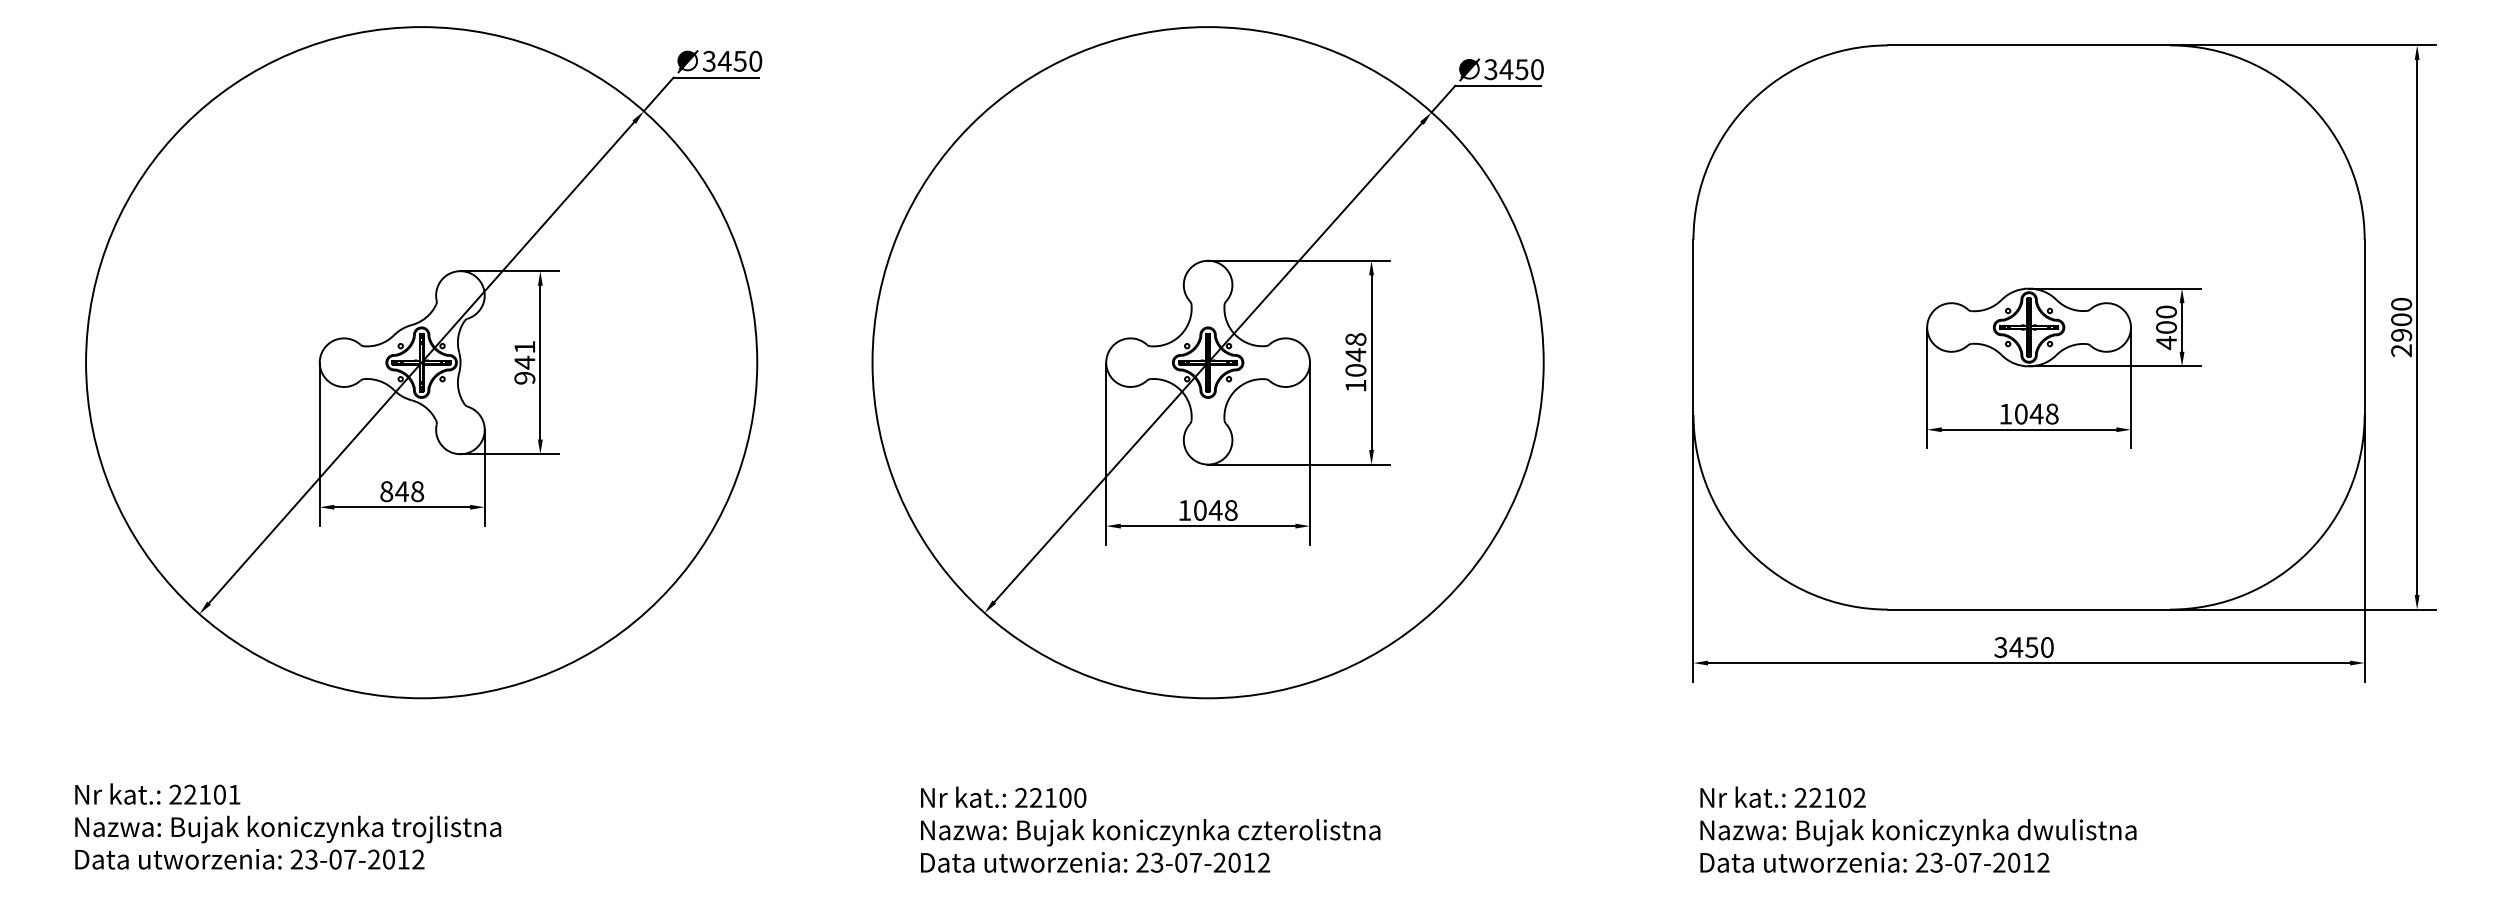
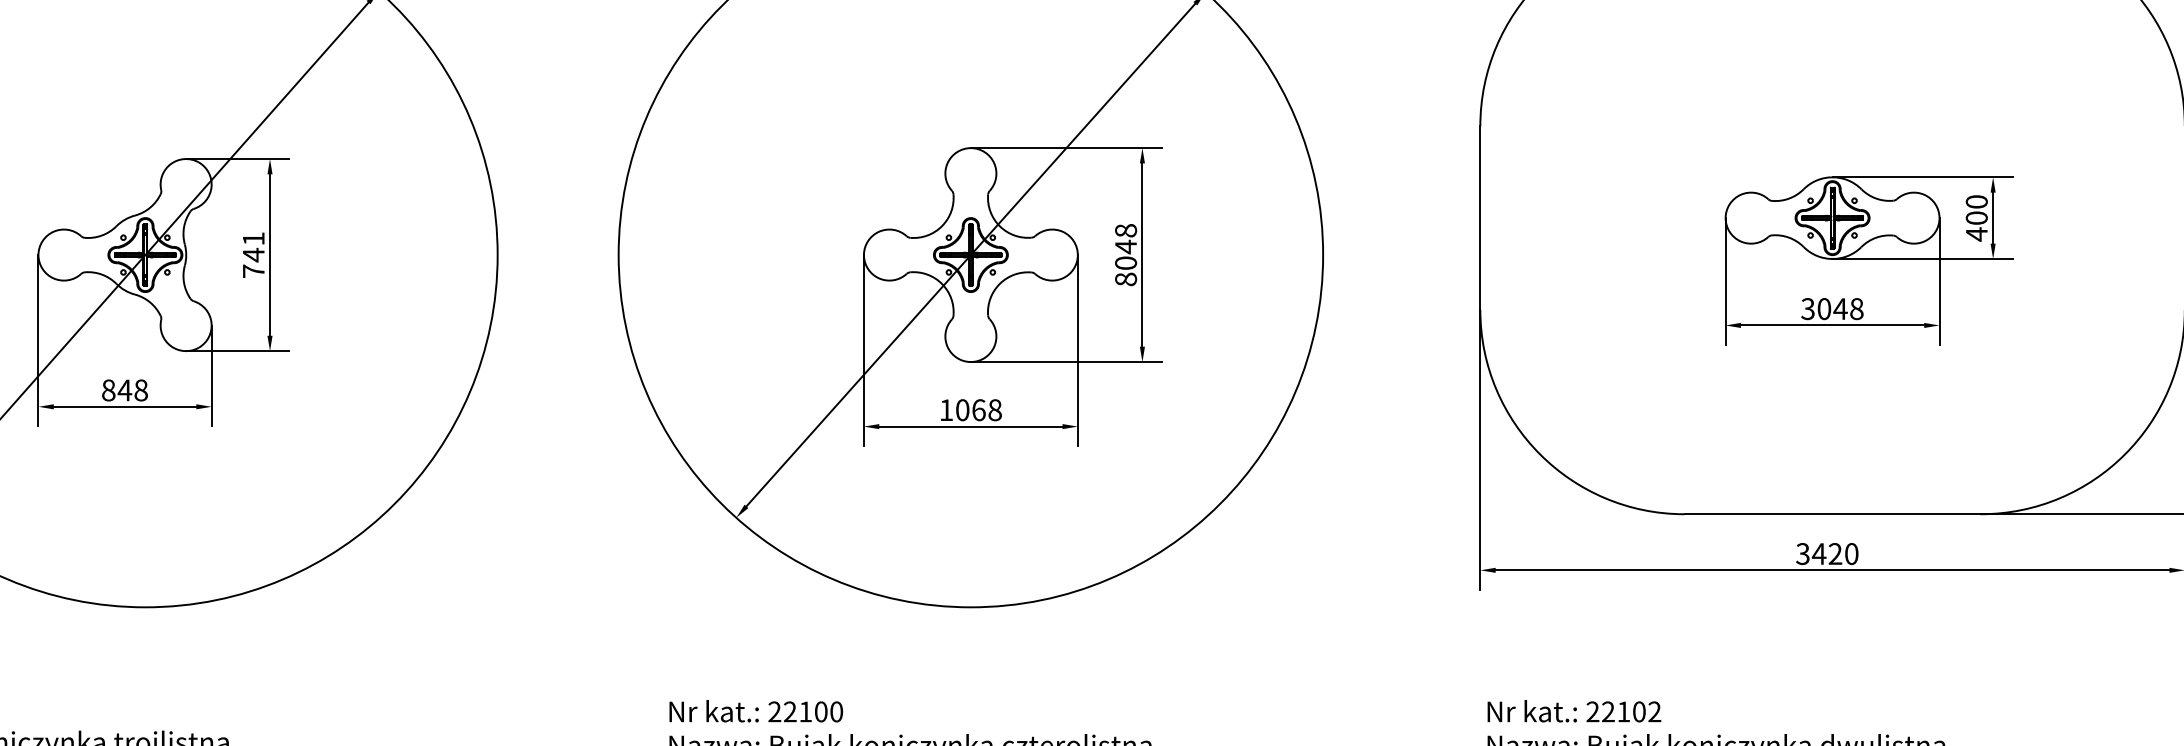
text: (524, 377) -> (253, 270), 941 -> 741
text: (1355, 385) -> (1125, 279), 1048 -> 8048
text: (2005, 413) -> (1807, 308), 1048 -> 3048
text: (1215, 510) -> (978, 410), 1048 -> 1068
text: (2031, 647) -> (1835, 554), 3450 -> 3420

